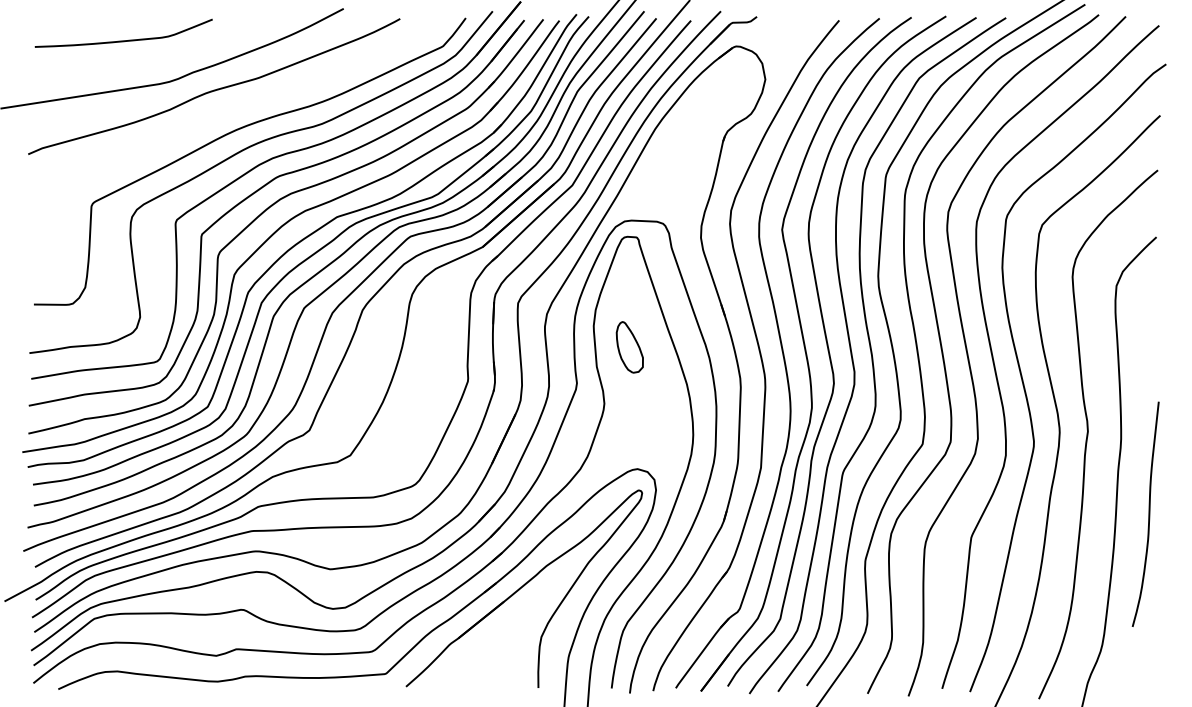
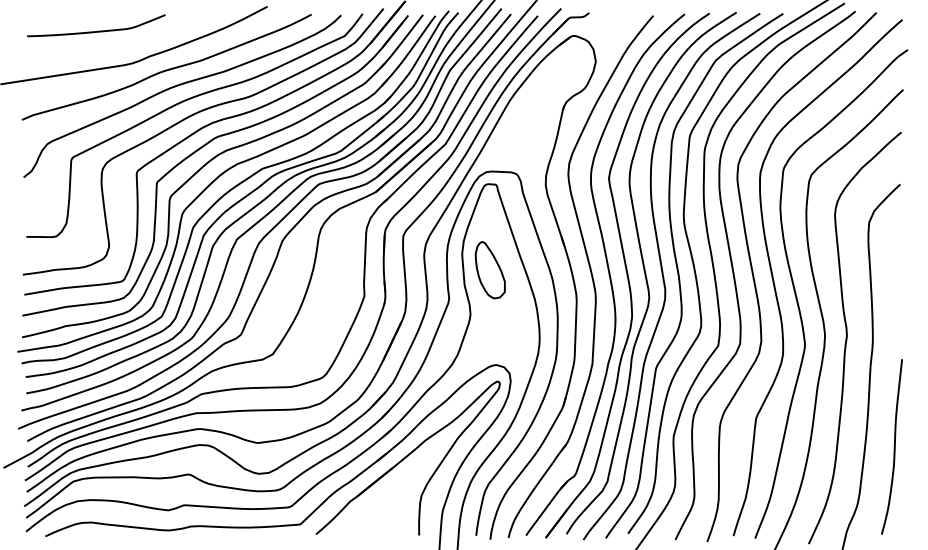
curve: (230, 110) -> (179, 85), added
part: (629, 347) -> (490, 270), size x1.43
curve: (1148, 513) -> (894, 446), moved

